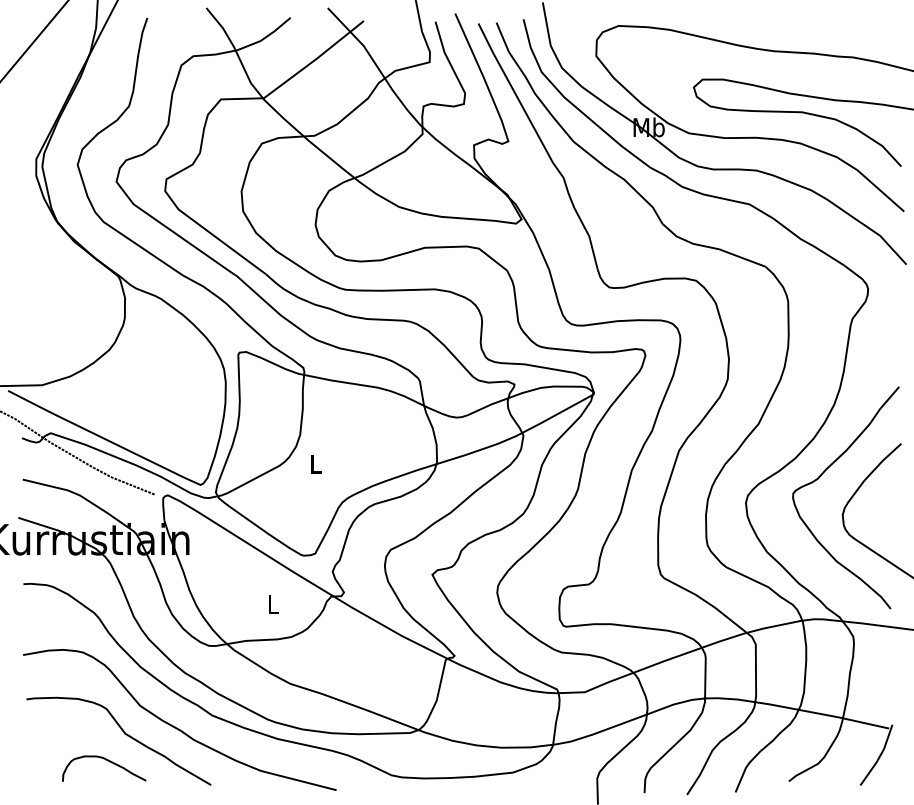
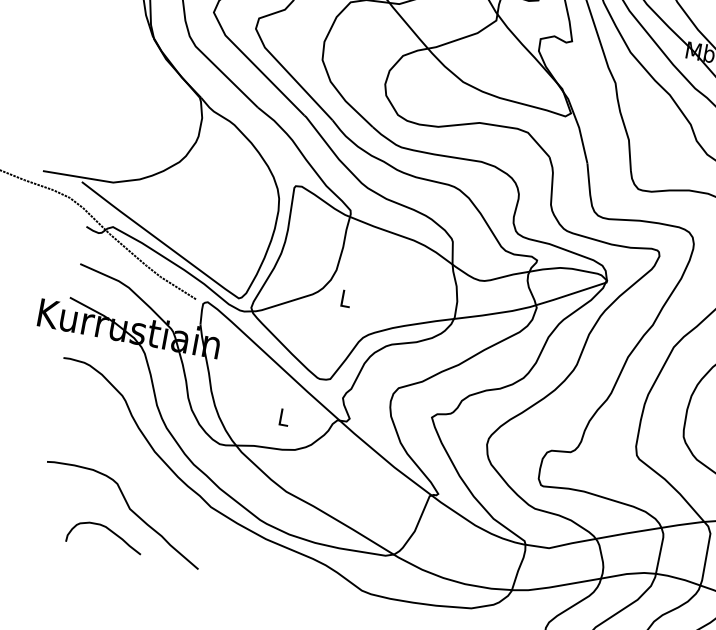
curve: (175, 726) -> (176, 510), removed

